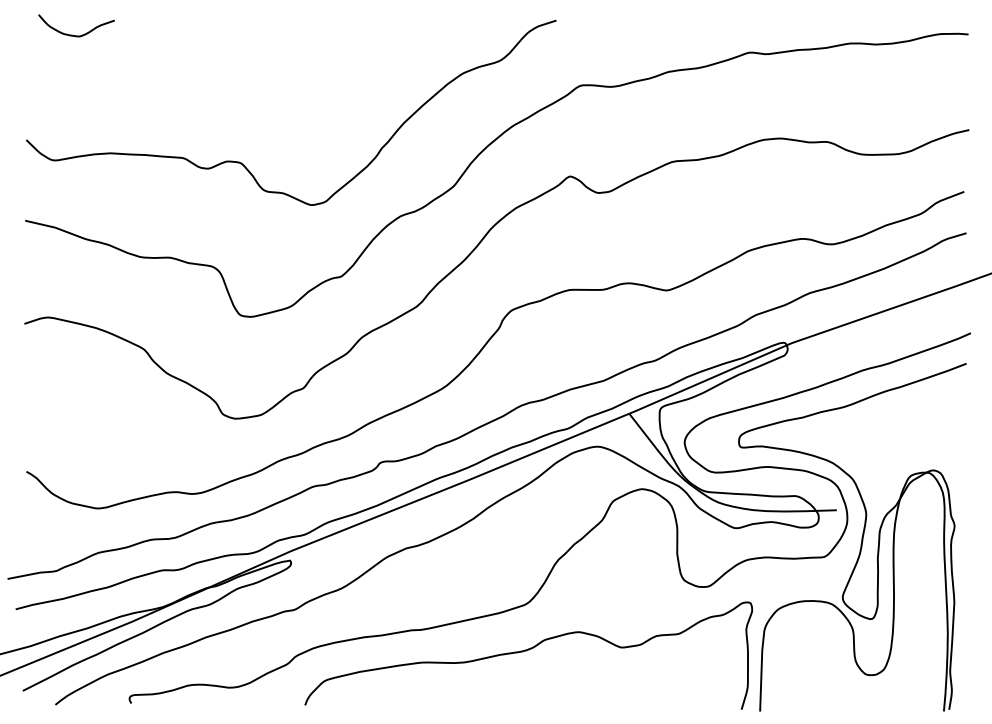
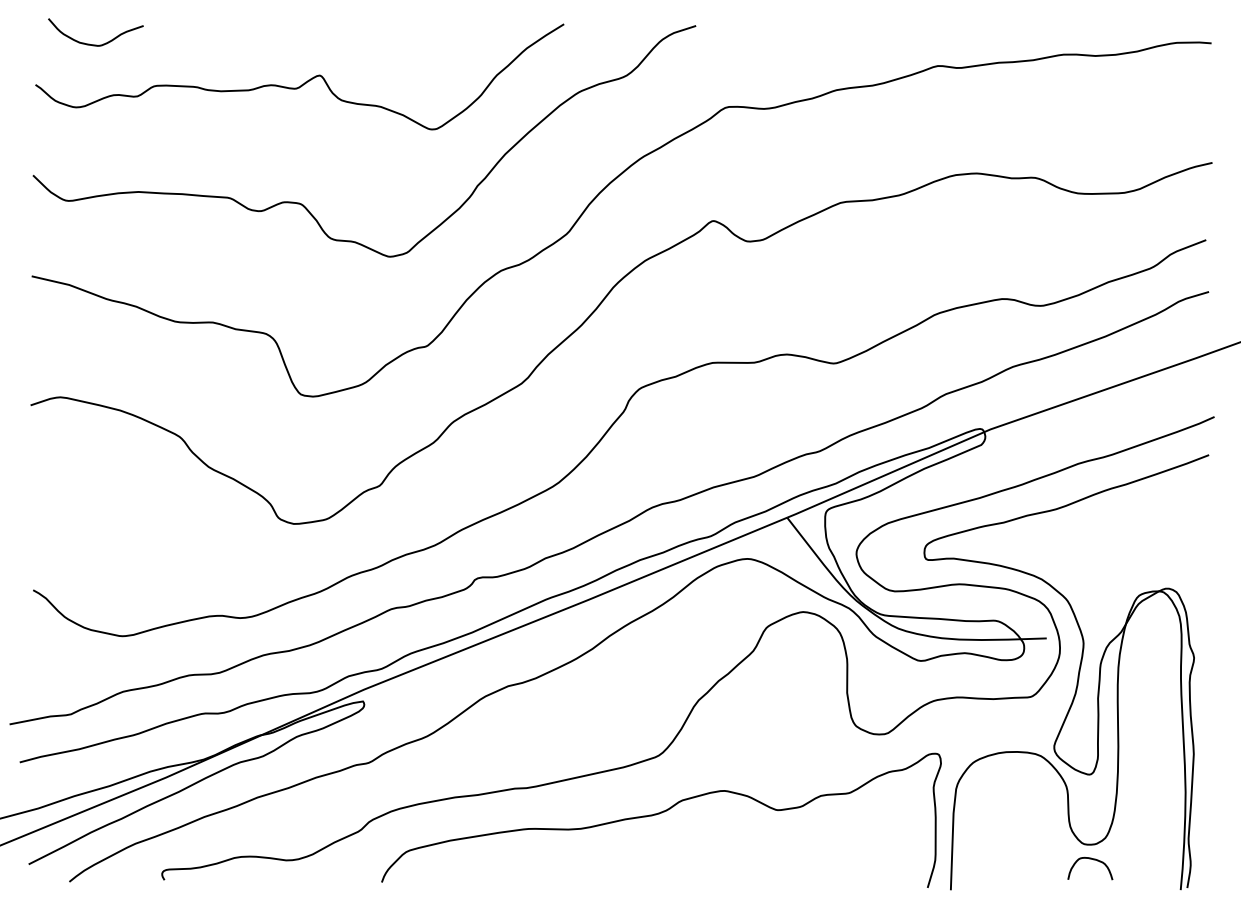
curve: (244, 64) -> (305, 81), added
curve: (874, 687) -> (1093, 860), added

